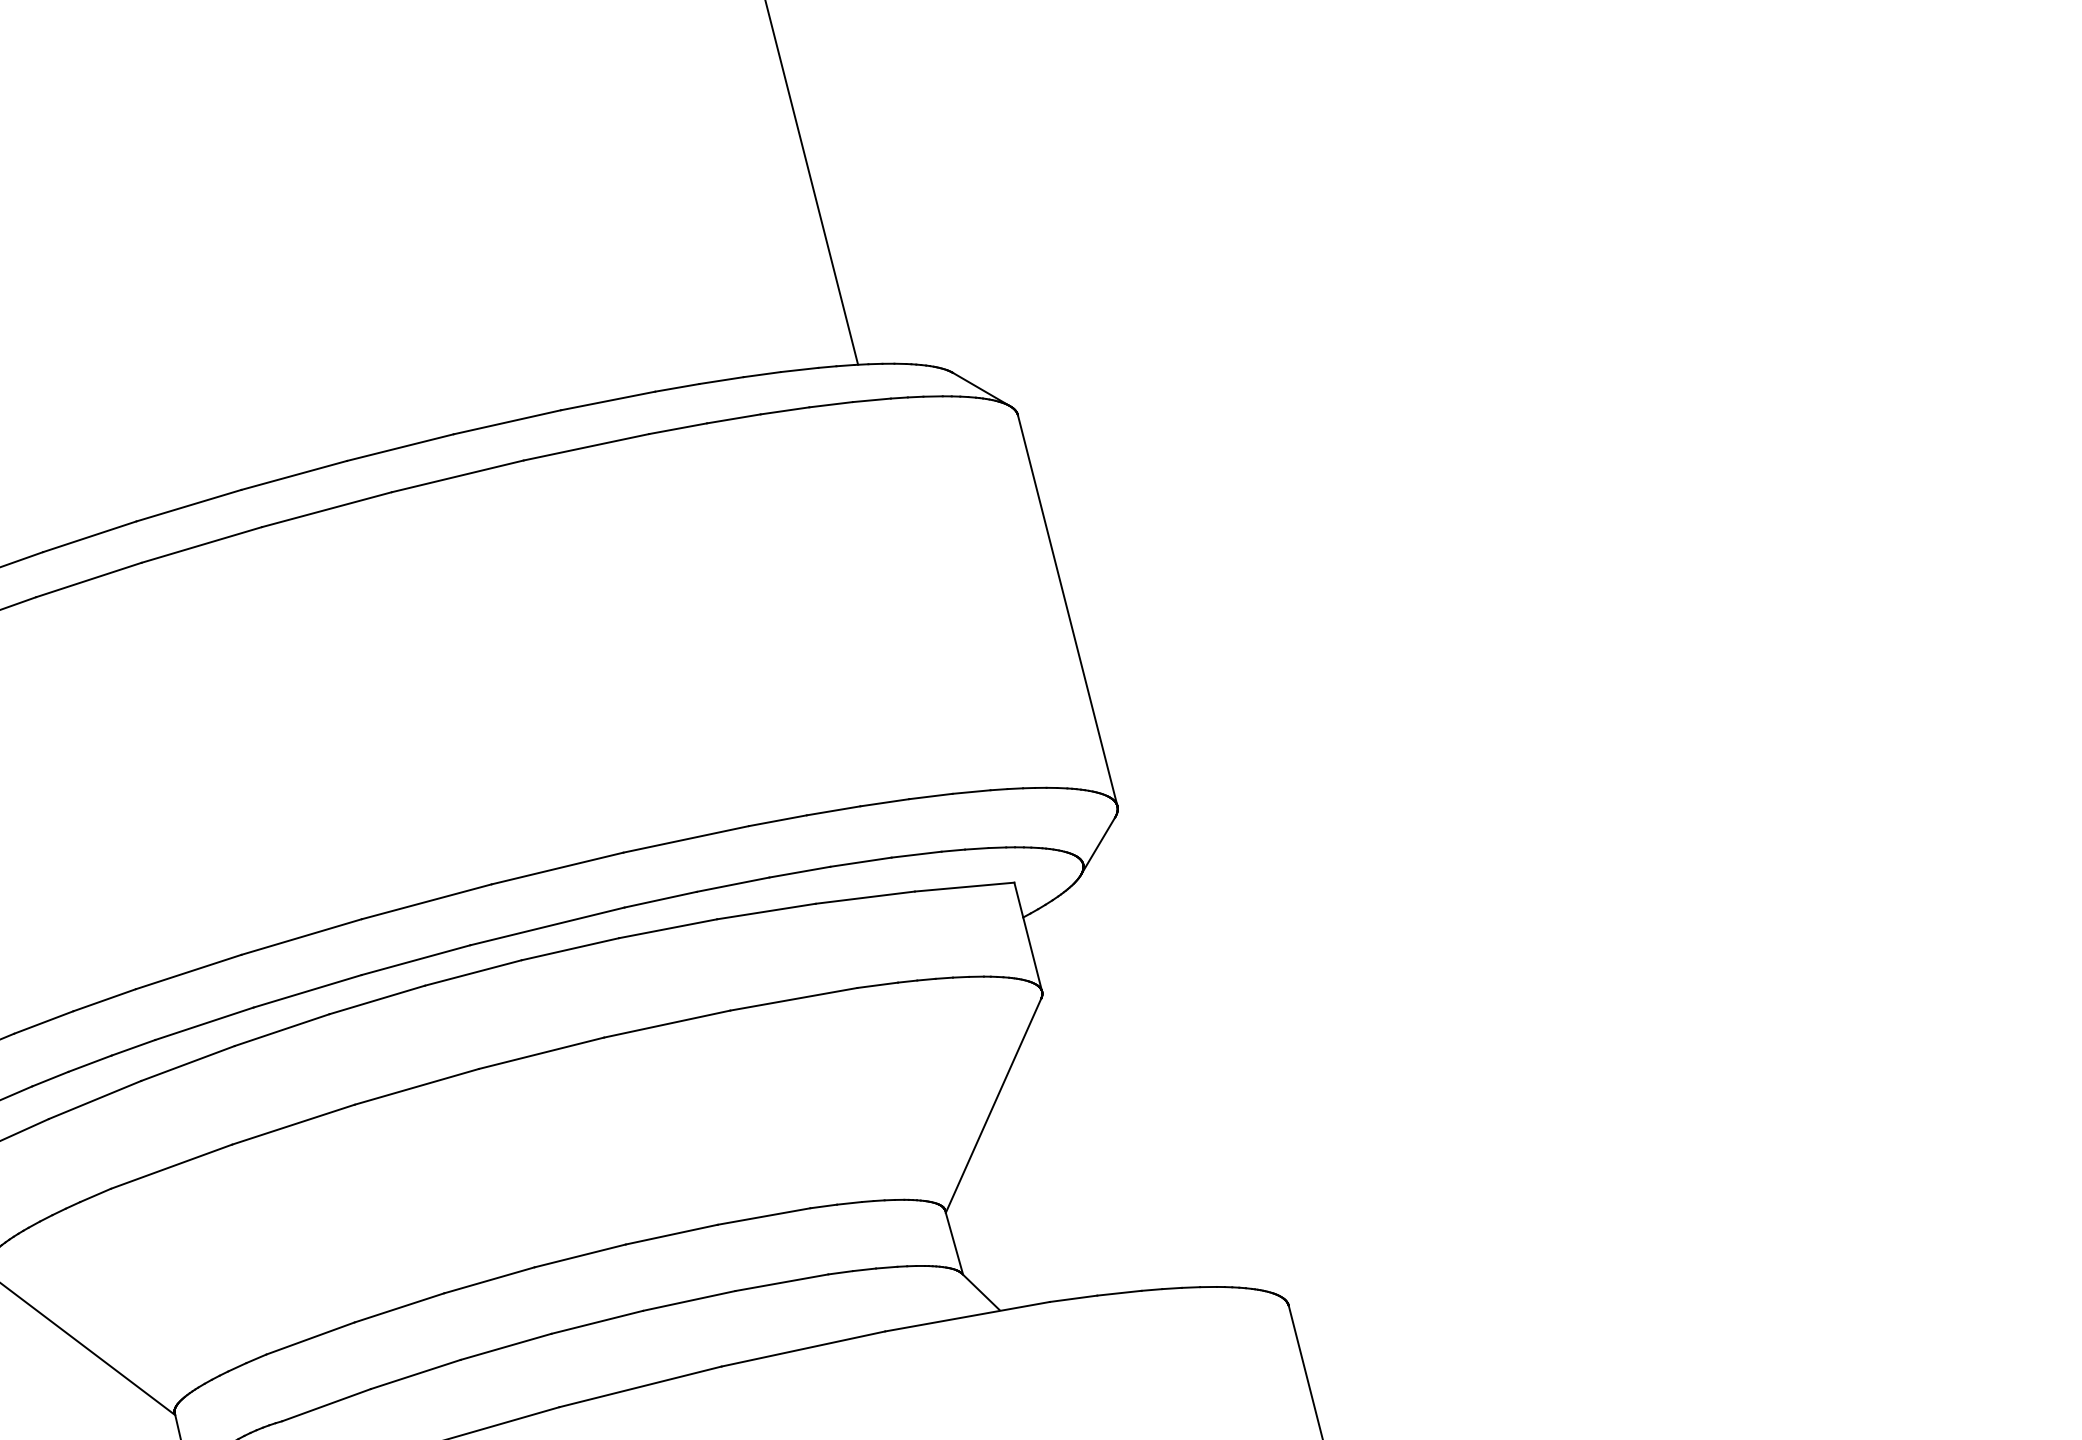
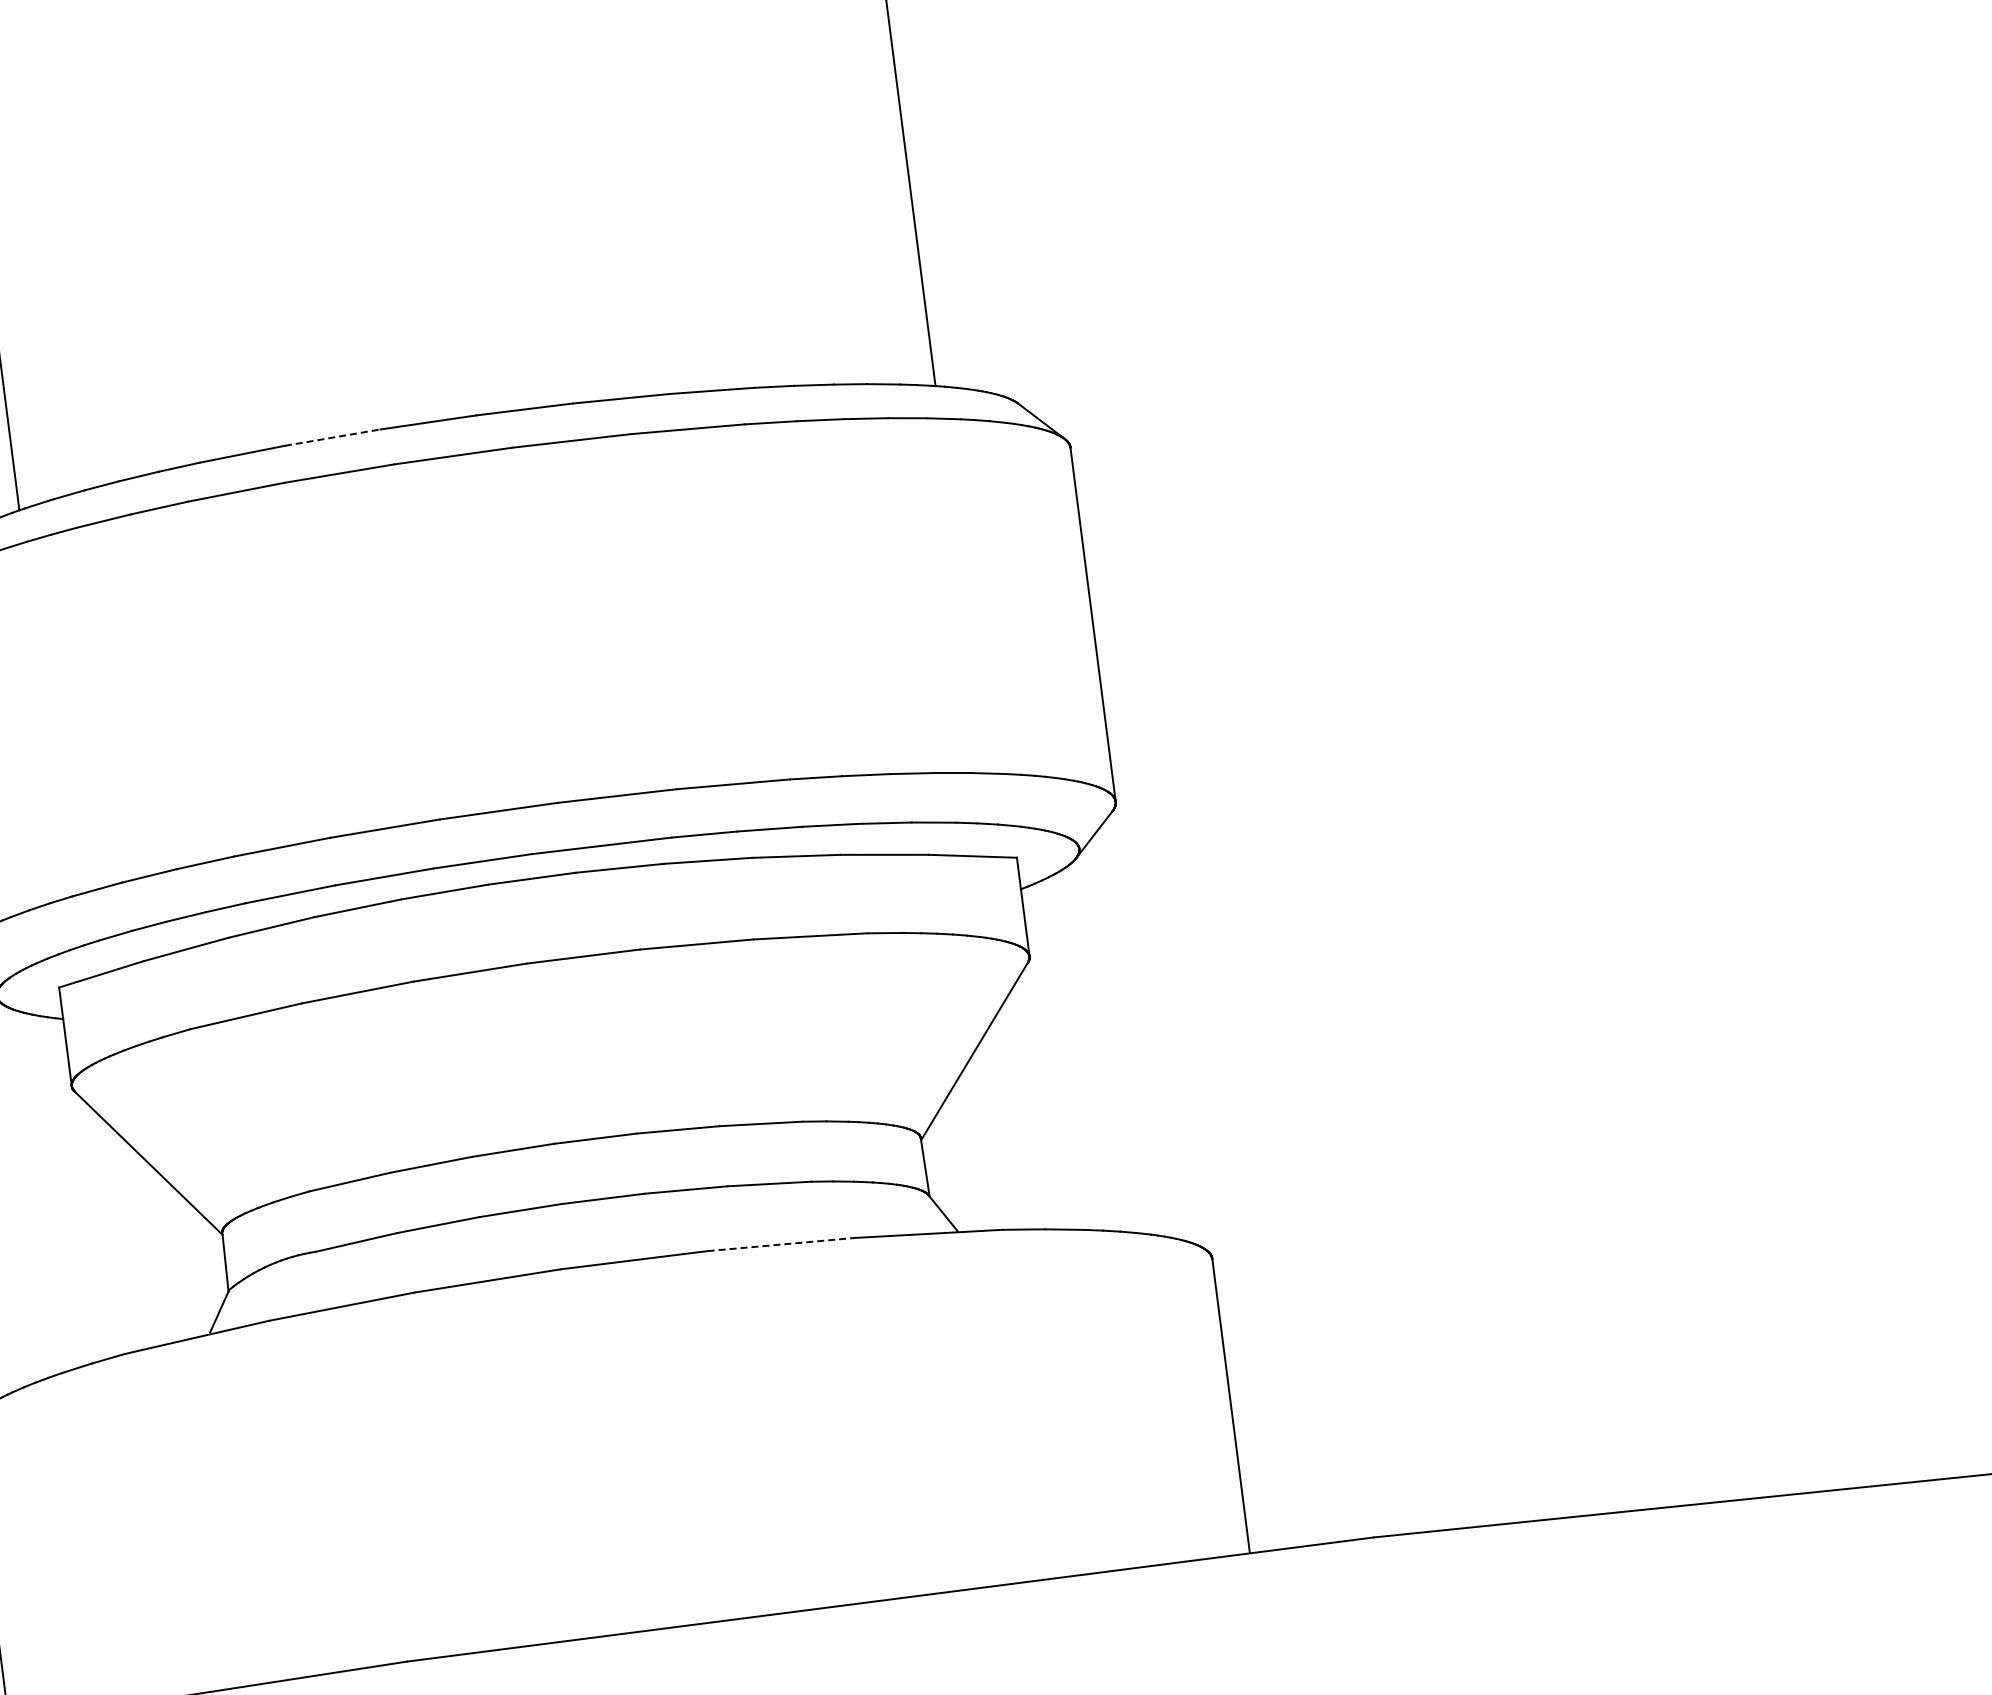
line: (189, 505) -> (333, 437), solid -> dashed
line: (803, 1348) -> (781, 1244), solid -> dashed

